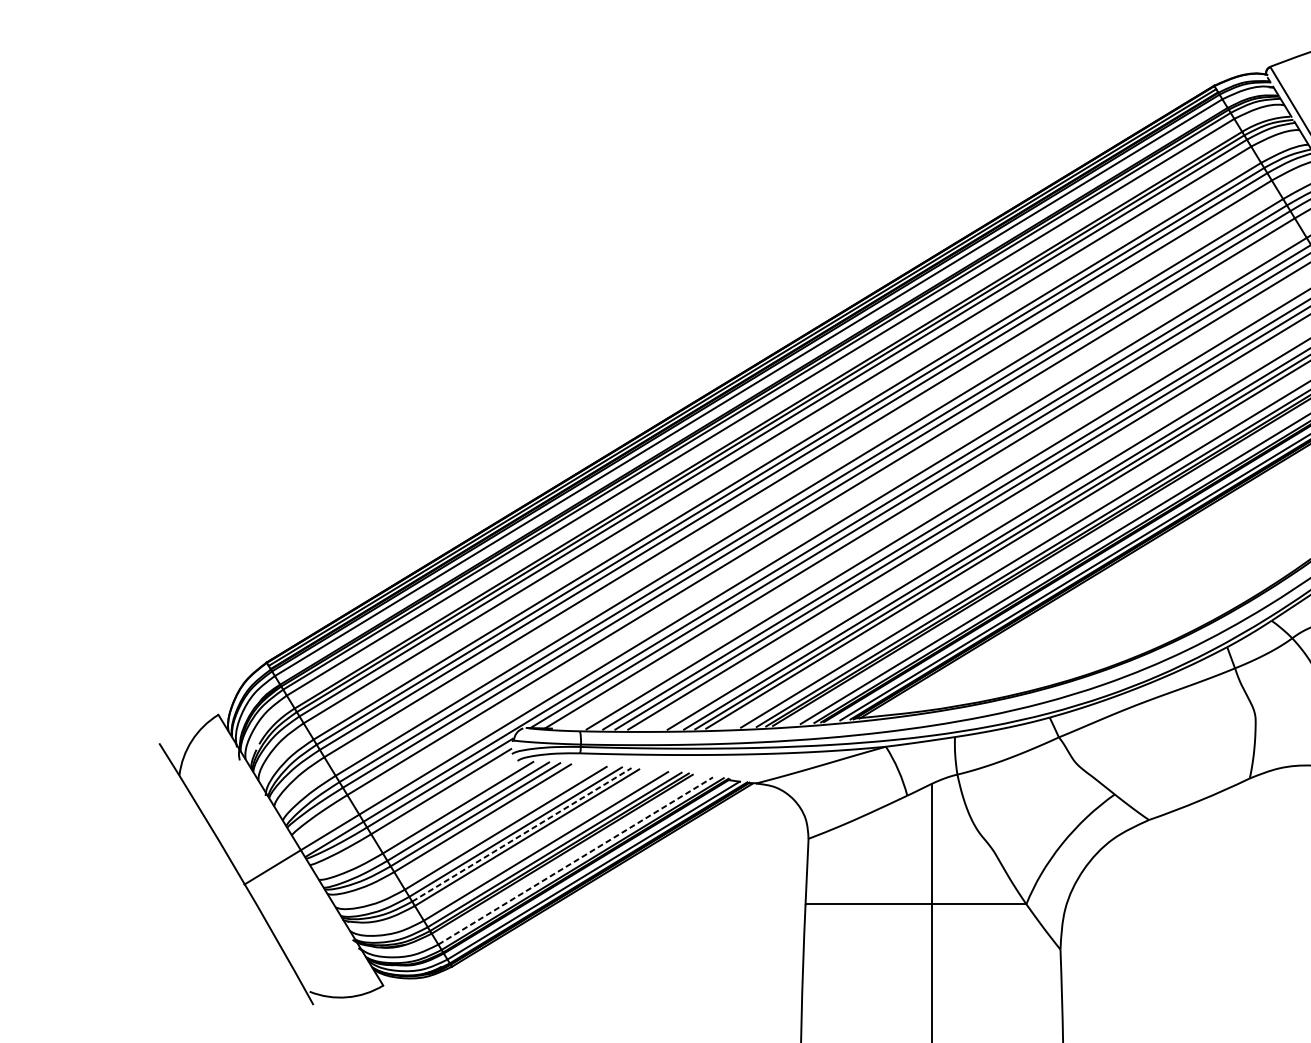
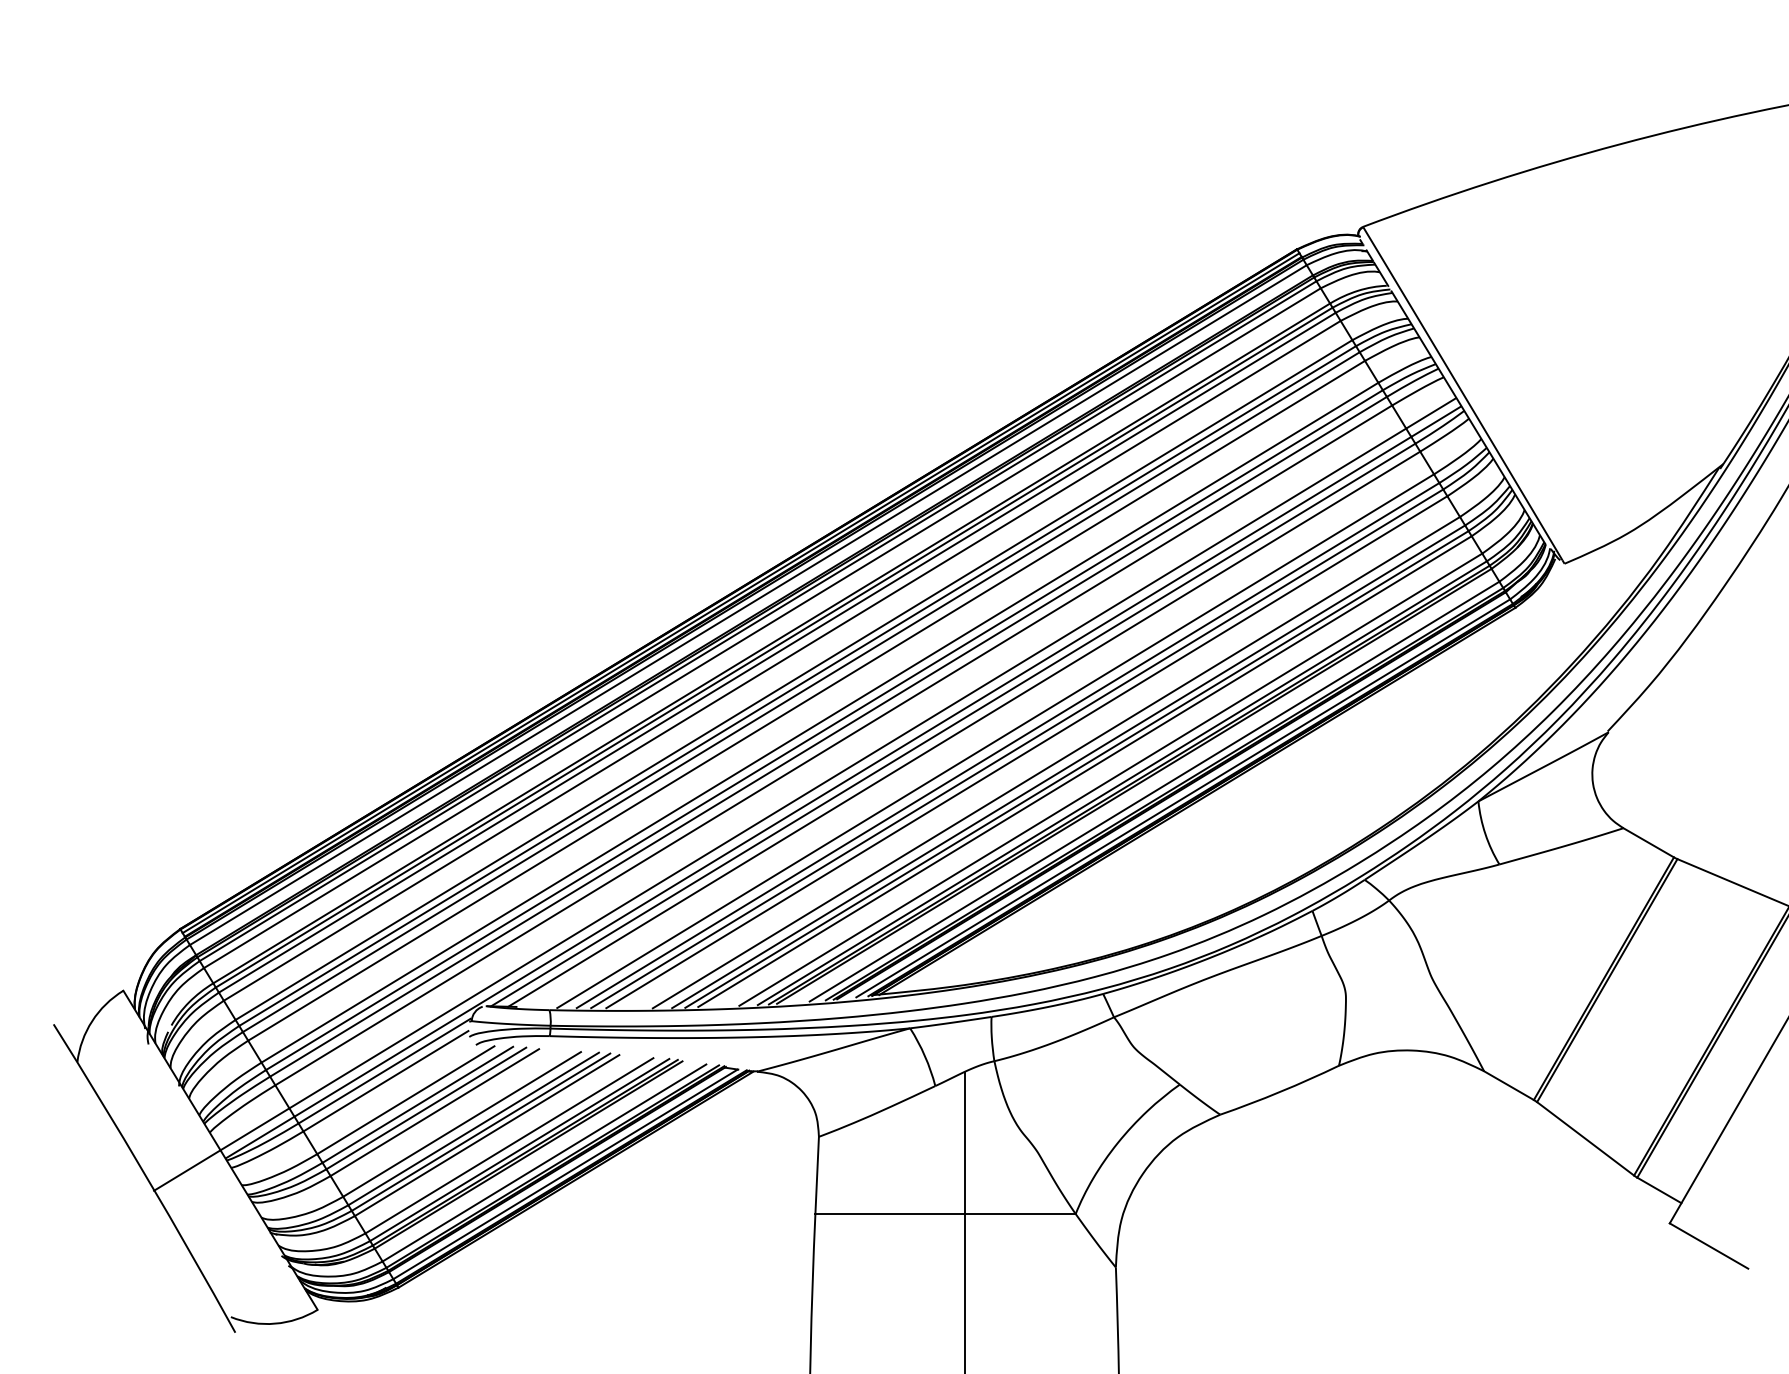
line: (522, 834) -> (481, 1131), dashed -> solid
line: (575, 860) -> (544, 1162), dashed -> solid

